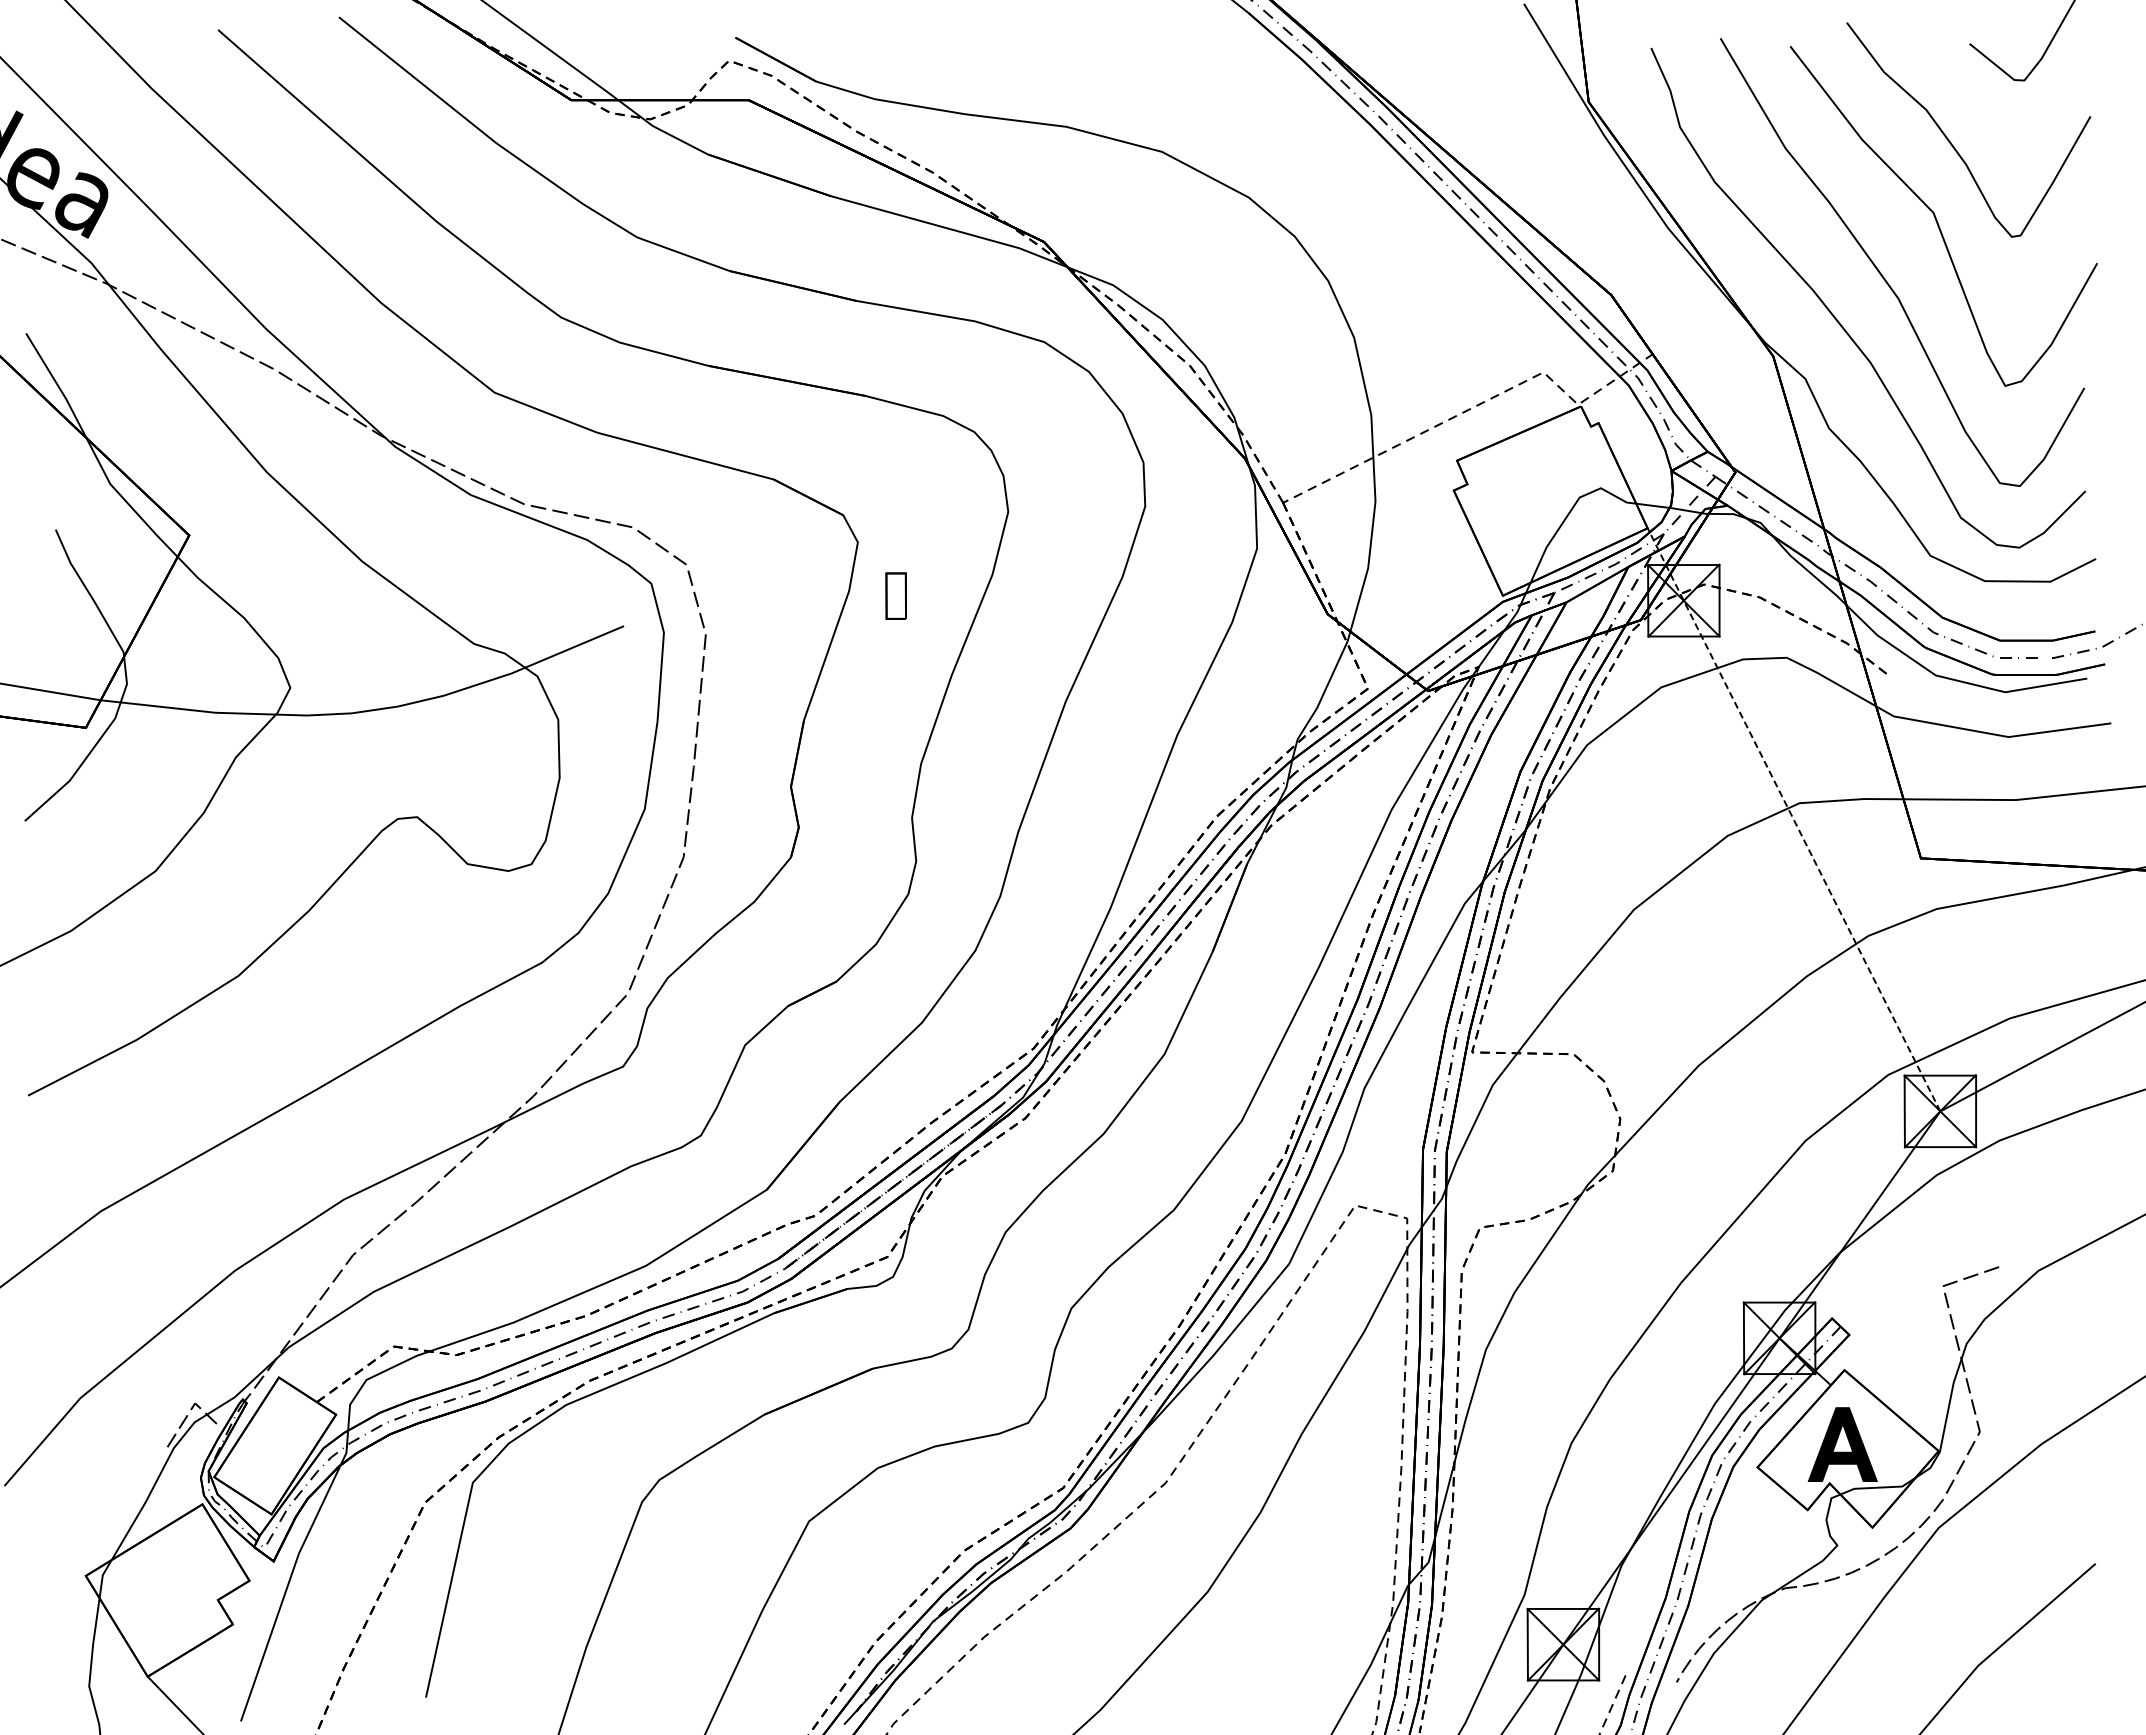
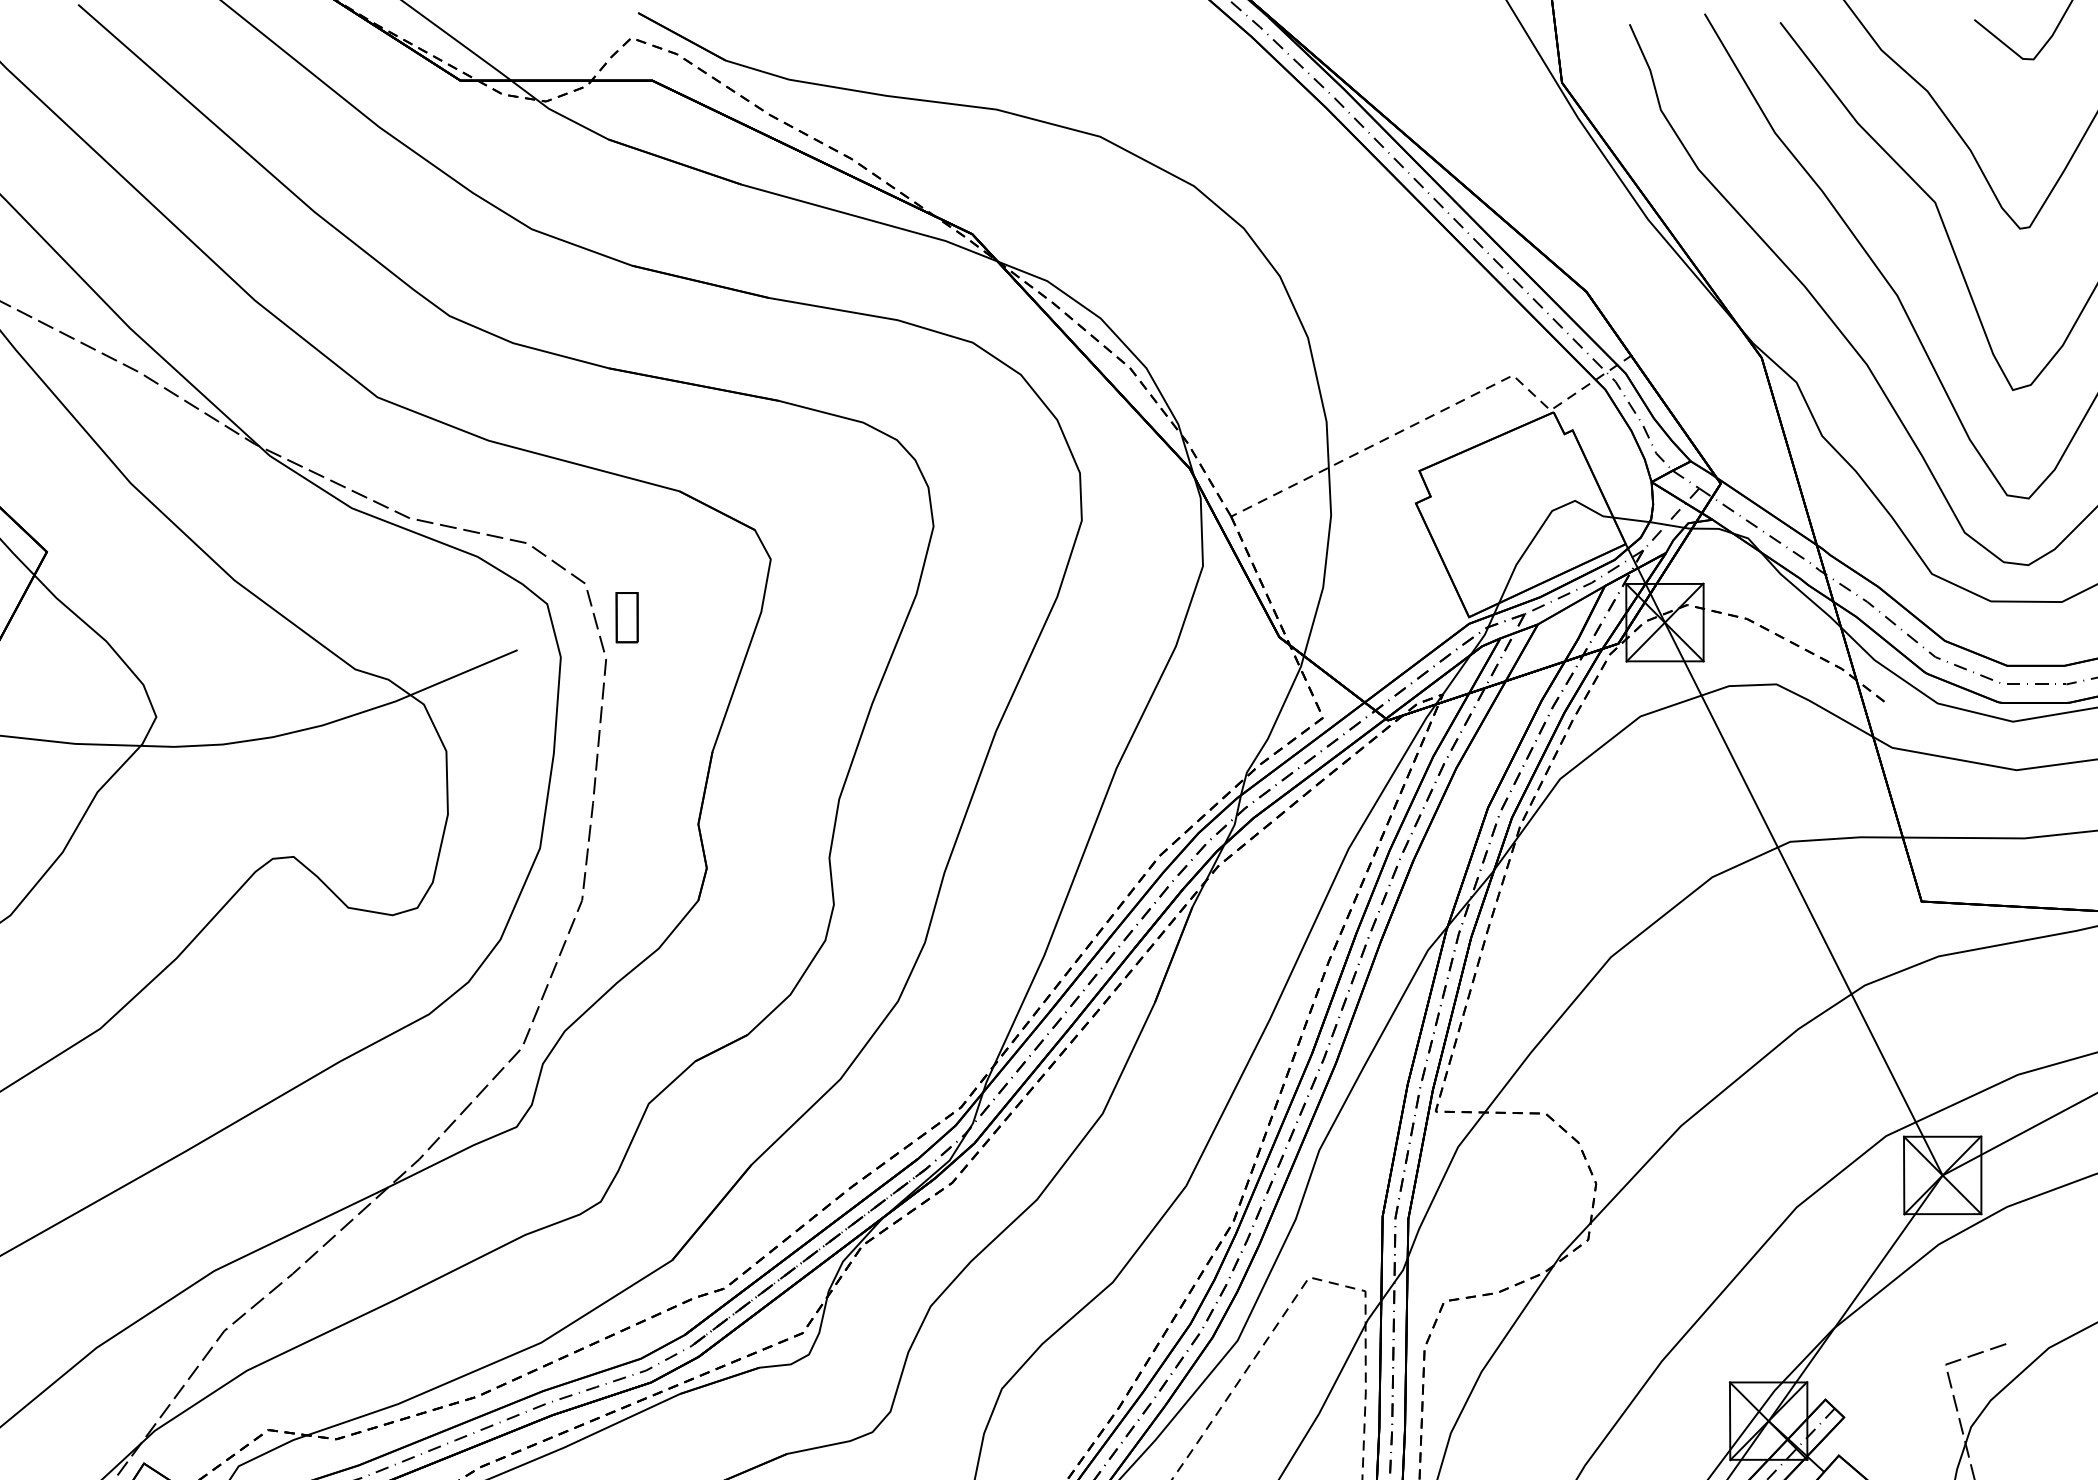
part: (895, 595) -> (626, 616), moved
line: (1793, 818) -> (1783, 858), dashed -> solid

